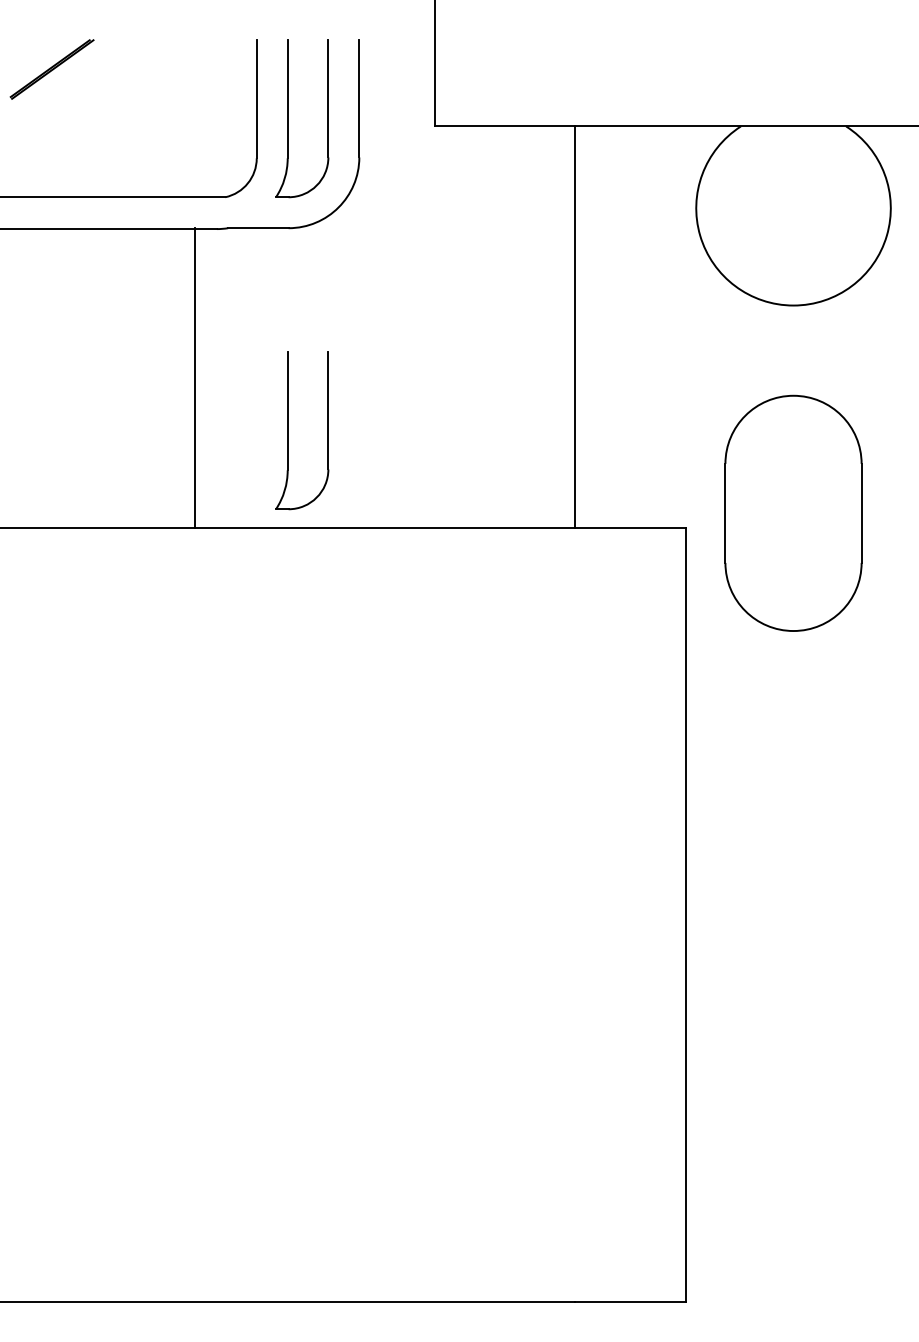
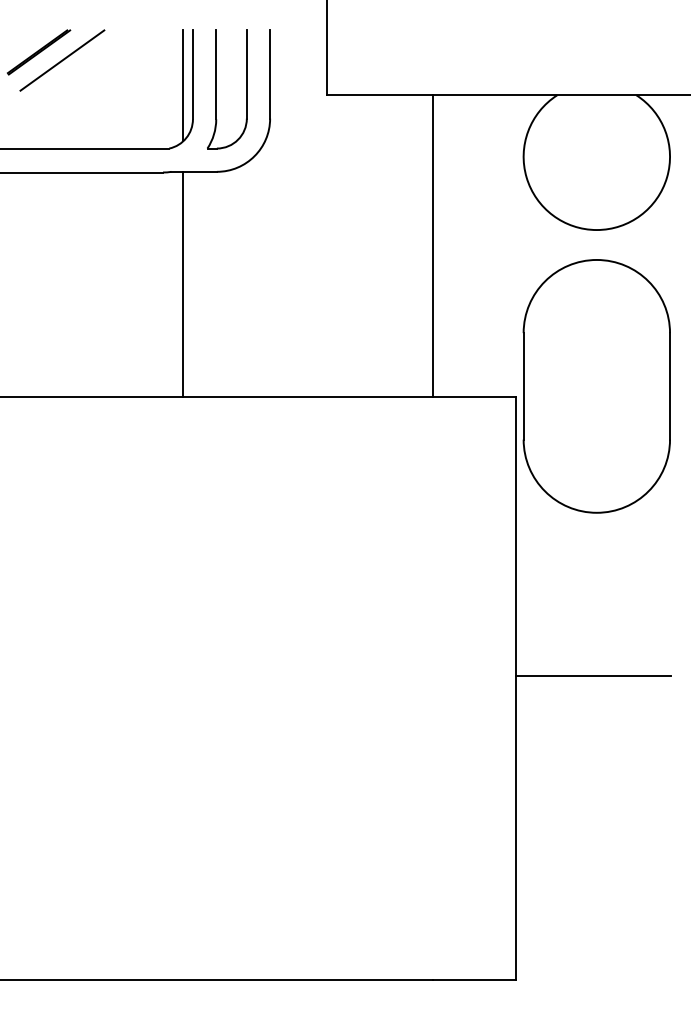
line: (82, 80) -> (61, 60), added
line: (243, 113) -> (182, 85), added
line: (194, 377) -> (182, 284), moved
part: (288, 430) -> (216, 324), removed
part: (793, 513) -> (596, 386), size x1.43
line: (788, 898) -> (593, 676), added

